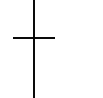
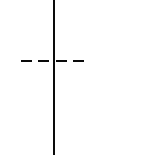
line: (34, 38) -> (54, 60), solid -> dashed

